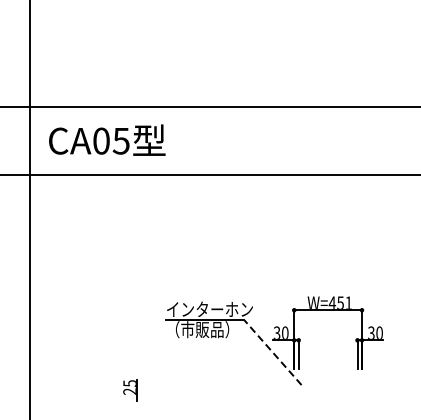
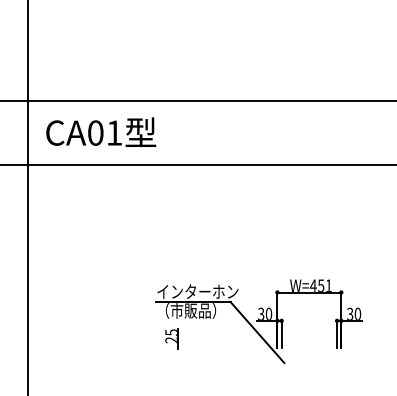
text: (121, 140) -> (114, 132), CA05 -> CA01
line: (273, 352) -> (257, 332), dashed -> solid
part: (129, 389) -> (171, 338), moved

